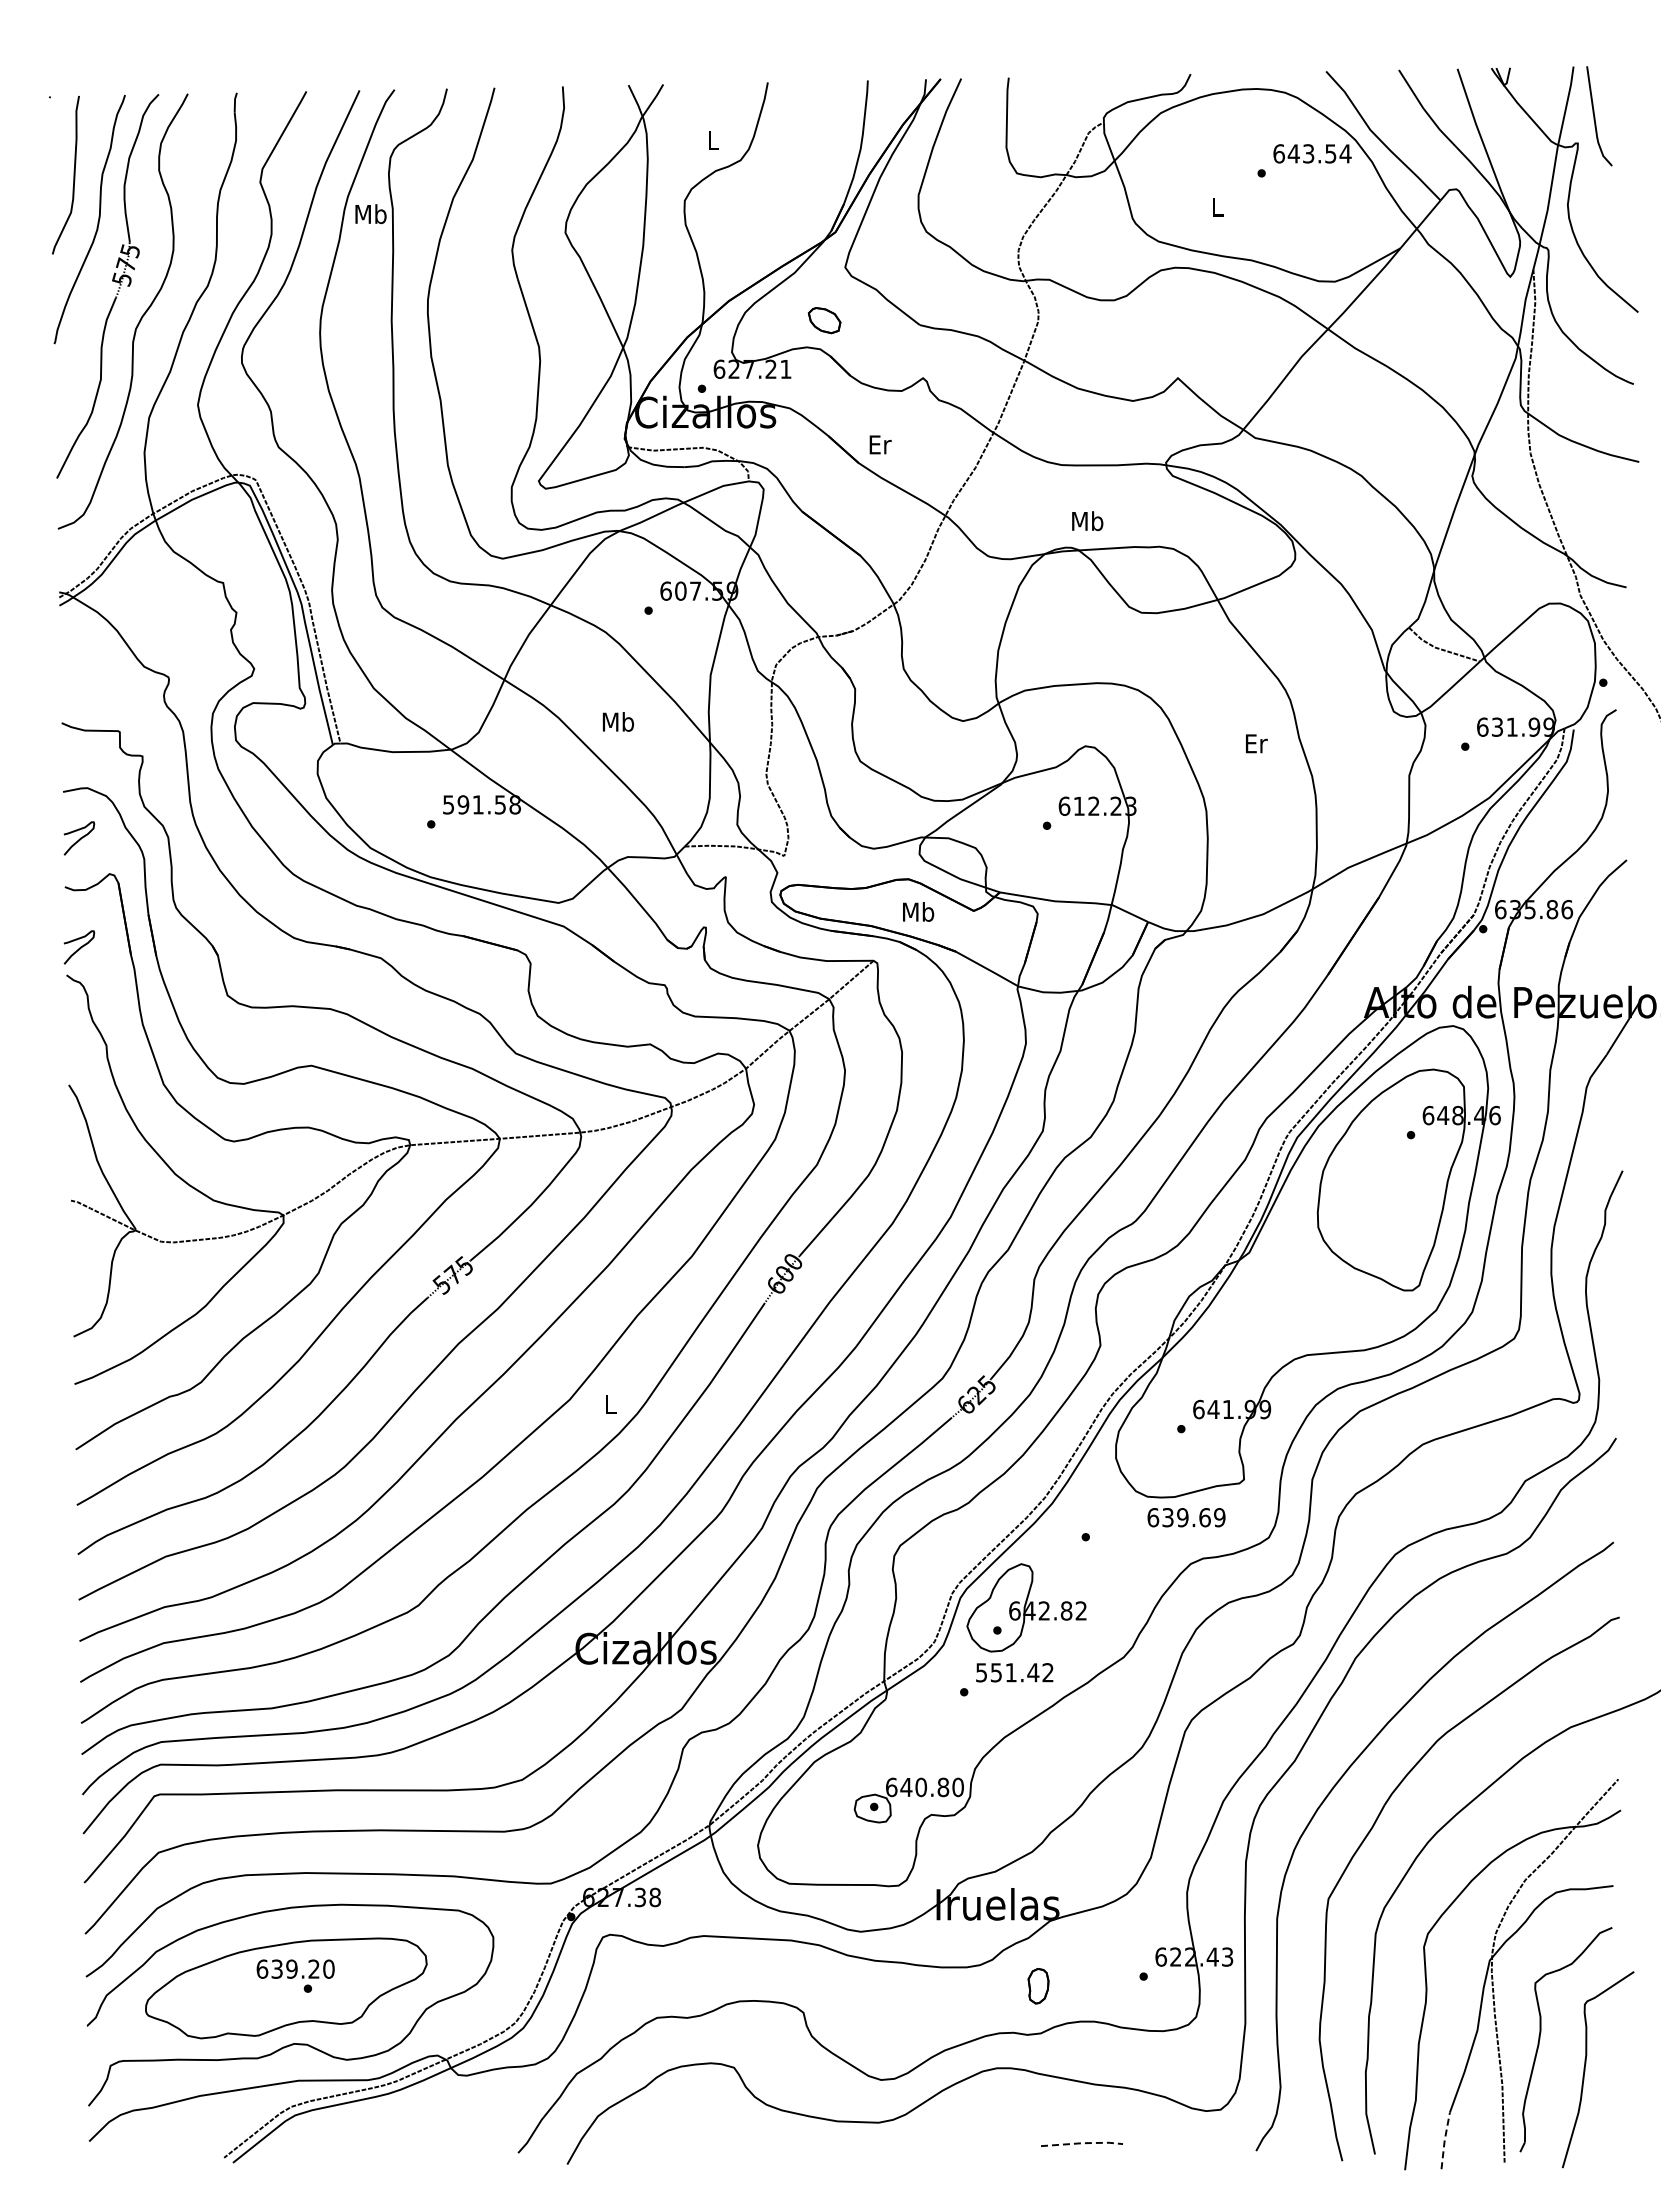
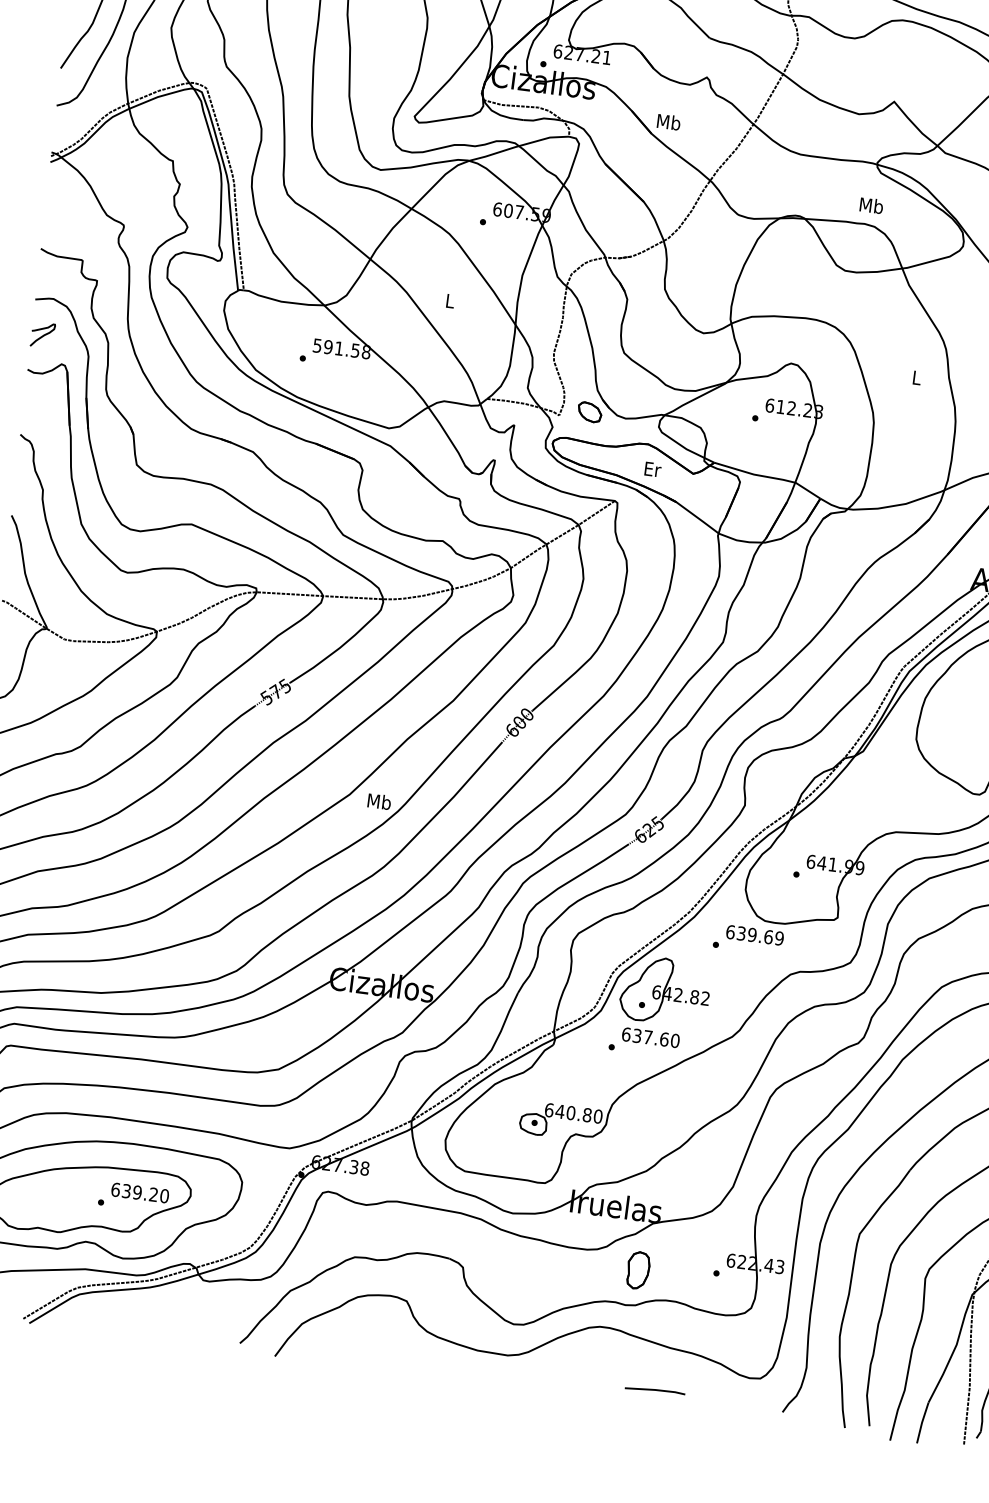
part: (824, 320) -> (589, 412), moved
text: (879, 444) -> (668, 122), Er -> Mb
text: (1087, 521) -> (871, 205), moved
text: (618, 721) -> (450, 300), Mb -> L
text: (1256, 743) -> (917, 377), Er -> L
text: (918, 911) -> (652, 469), Mb -> Er
curve: (79, 947) -> (32, 415), removed
text: (610, 1403) -> (379, 801), L -> Mb
text: (1186, 1517) -> (755, 935), moved
text: (1014, 1672) -> (650, 1037), 551.42 -> 637.60
text: (295, 1968) -> (140, 1192), moved
part: (1038, 1985) -> (638, 1269), size x1.43
line: (1444, 2140) -> (921, 1422), dashed -> solid
line: (1082, 2143) -> (655, 1390), dashed -> solid

